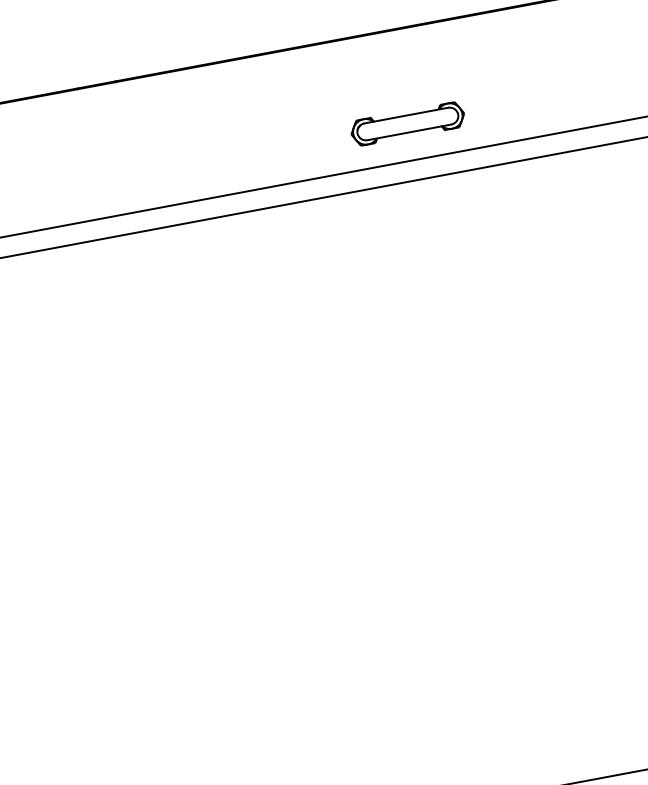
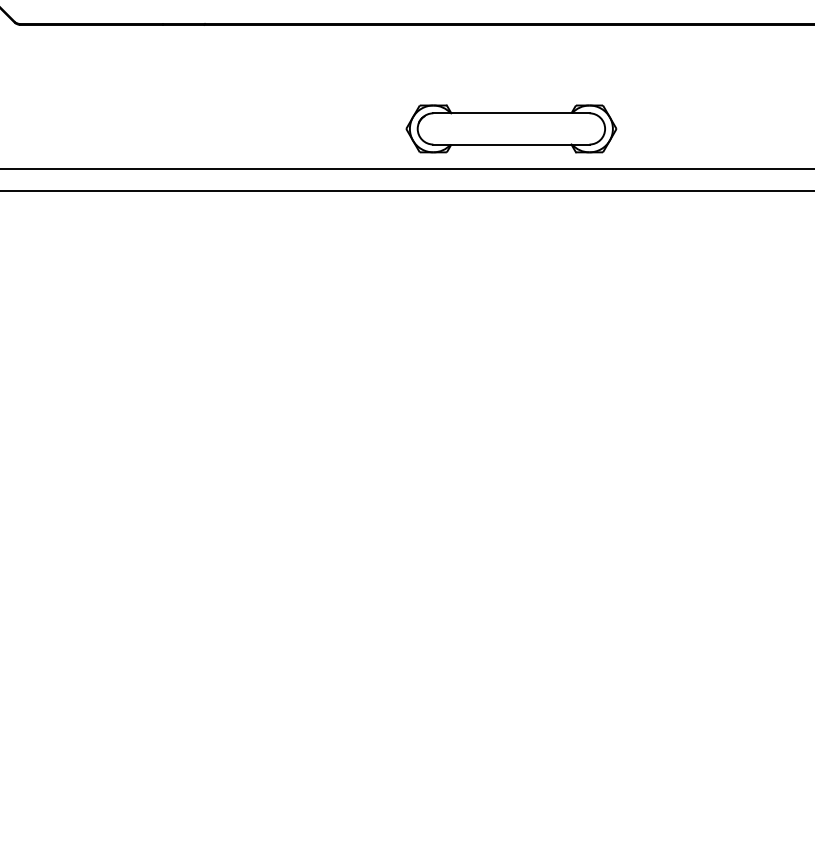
part: (407, 123) -> (511, 128), size x1.67

